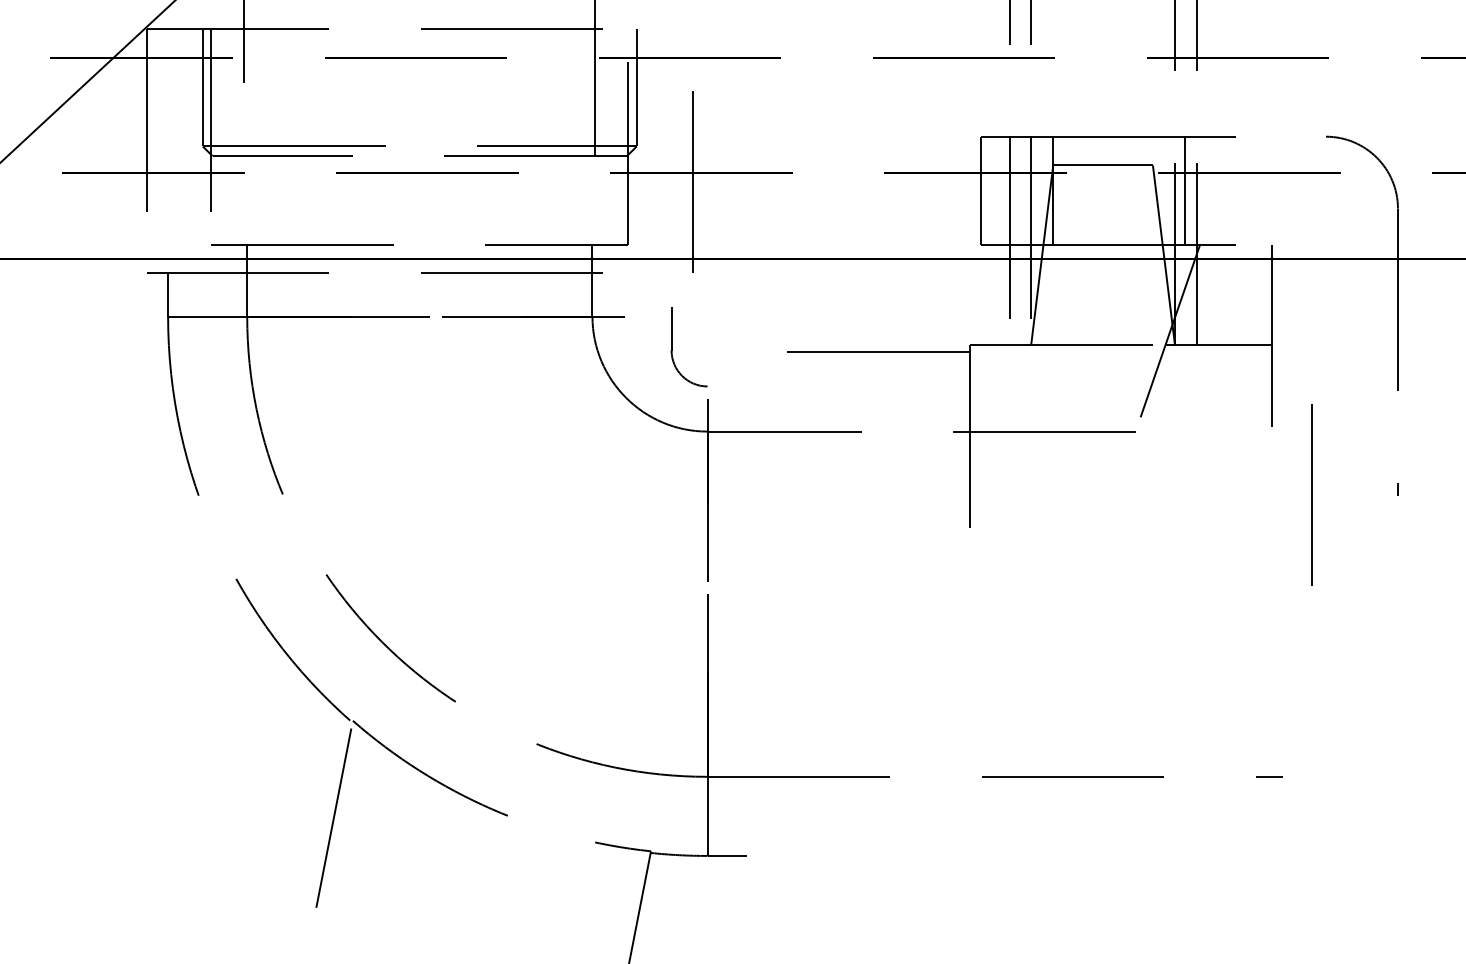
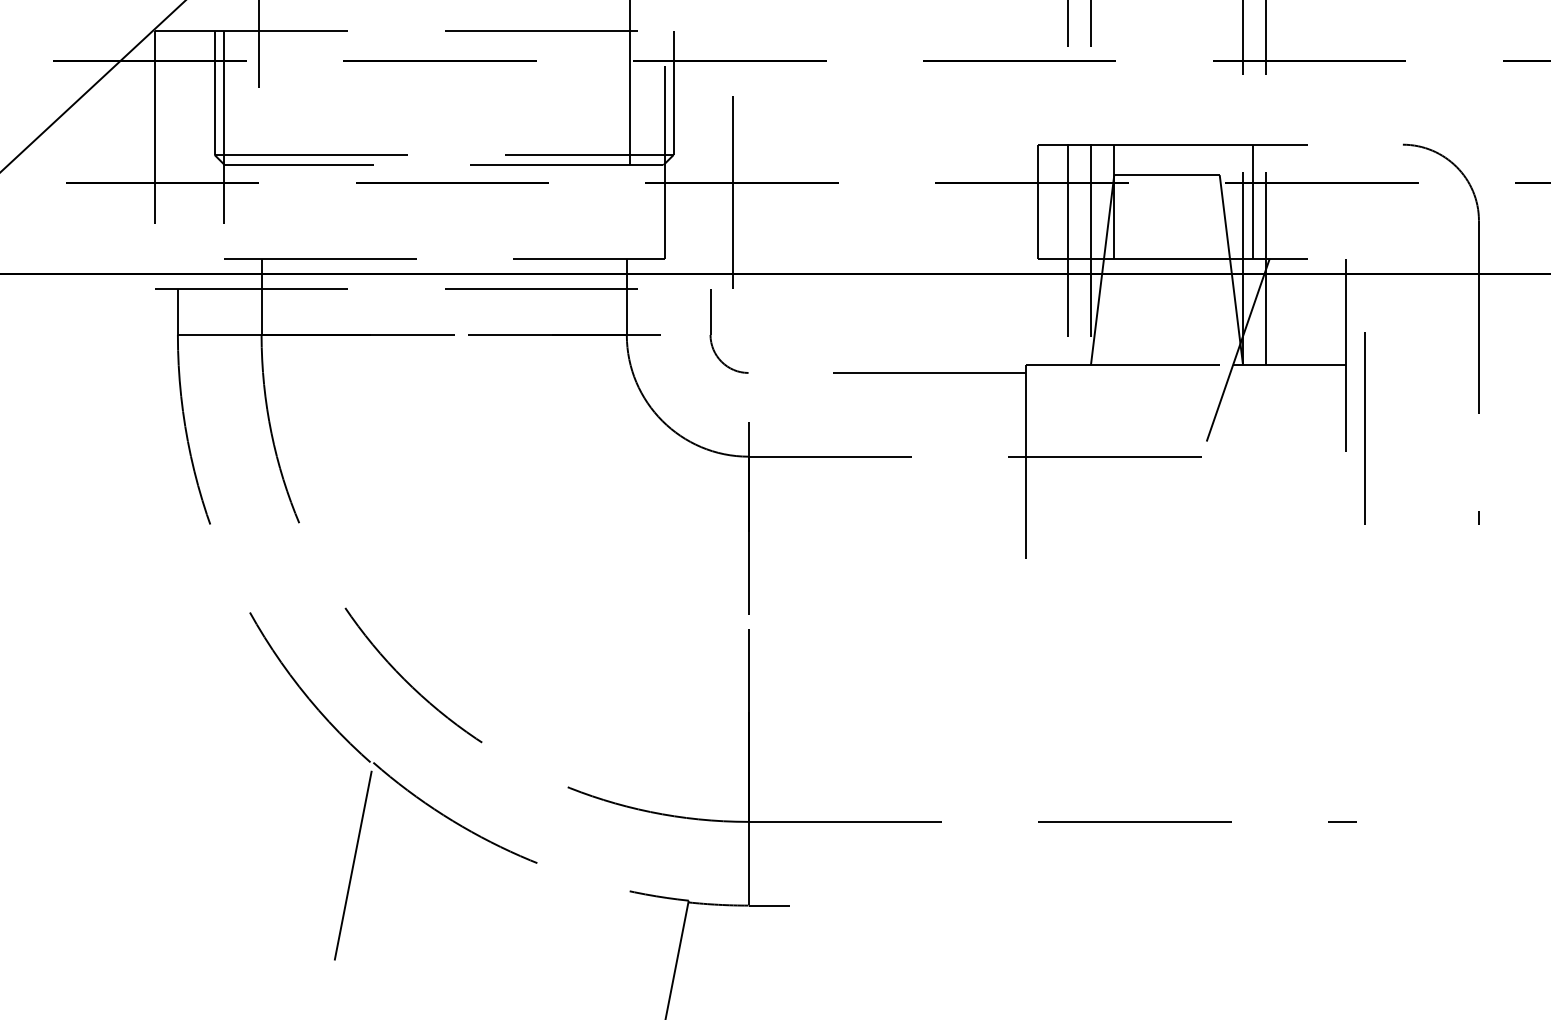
part: (672, 347) -> (711, 331), moved
line: (1311, 494) -> (1364, 428), moved

